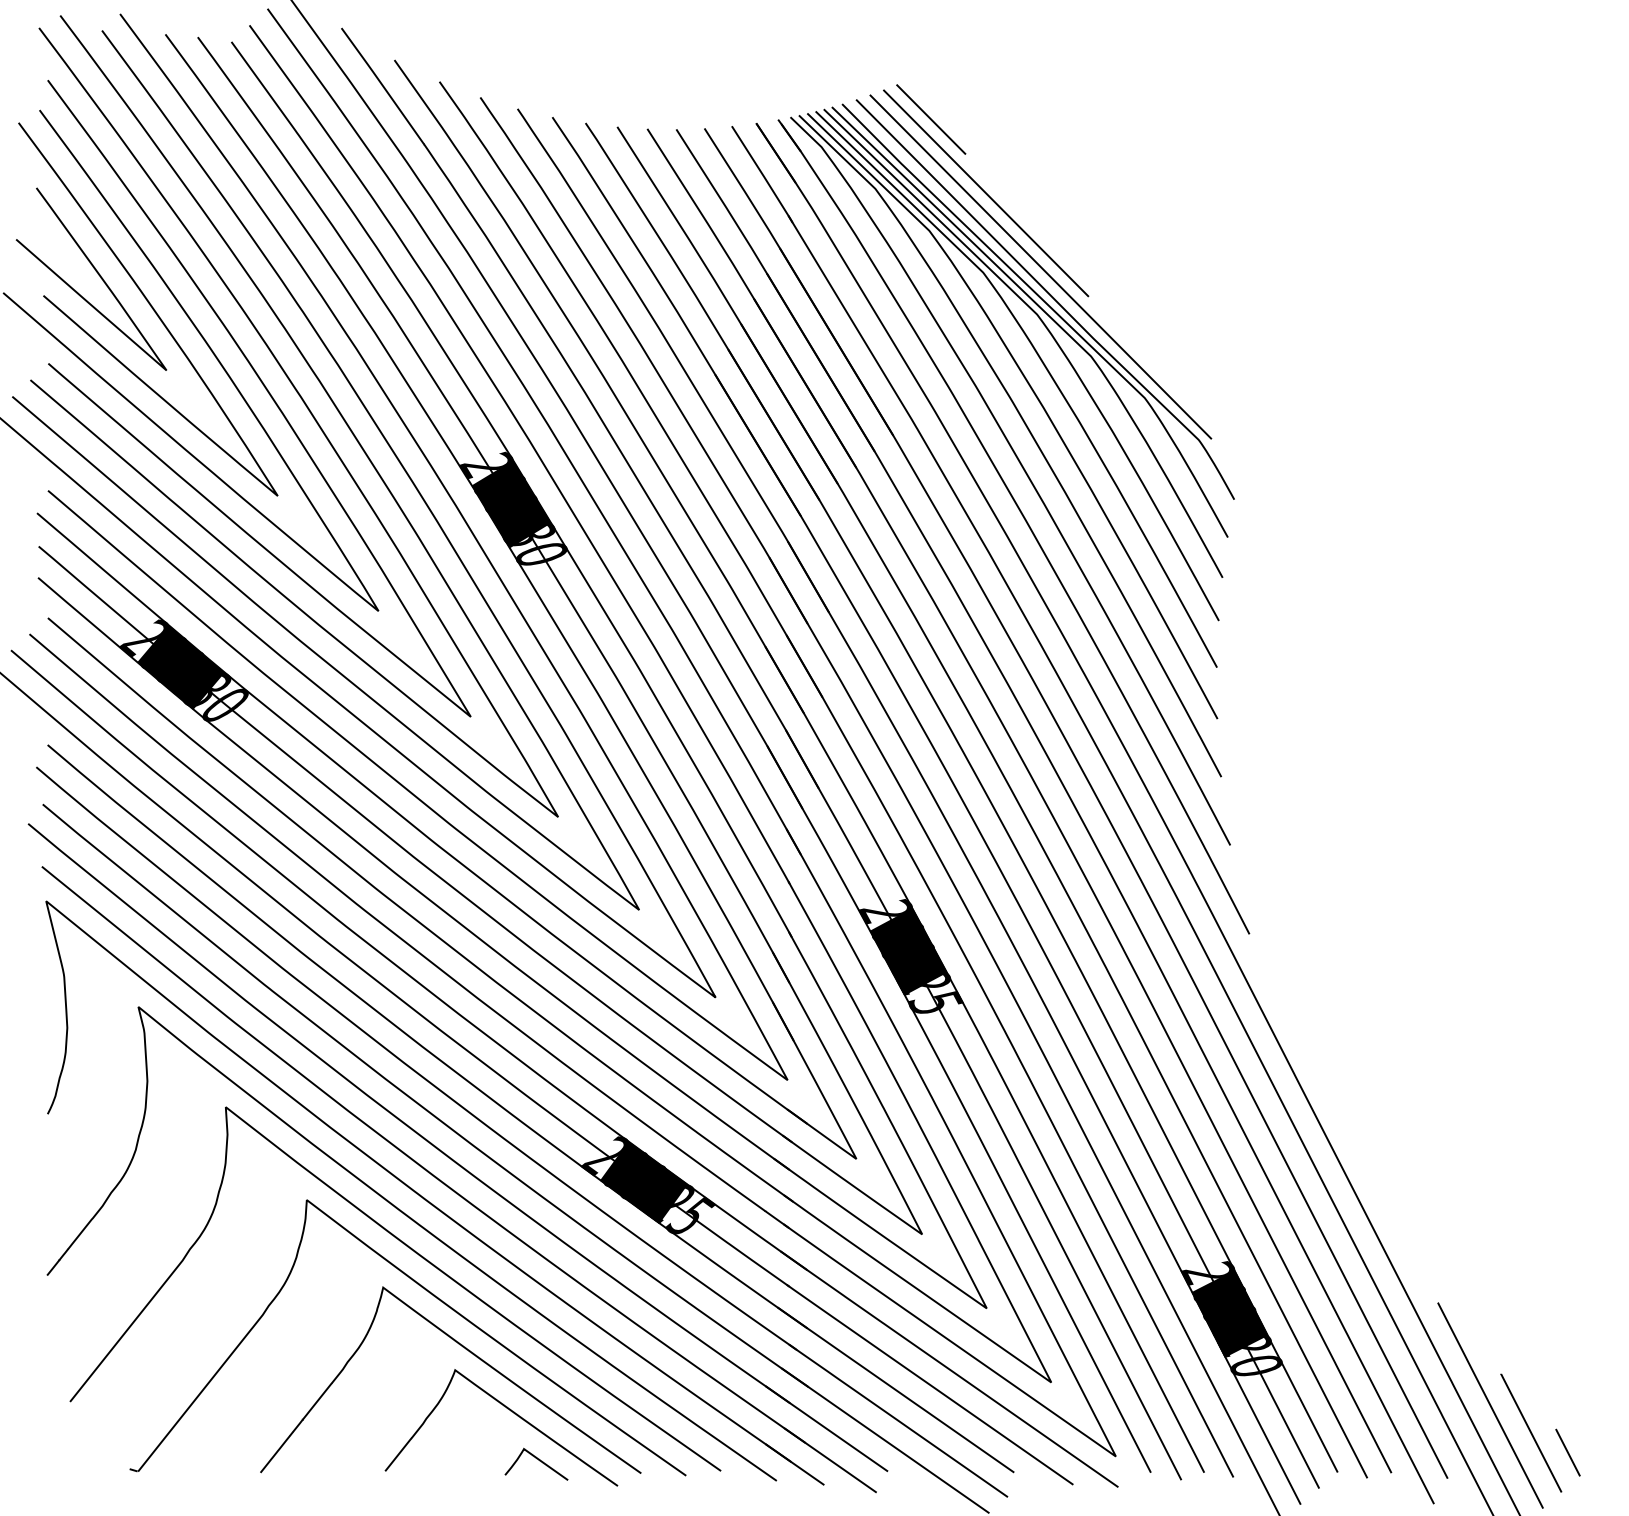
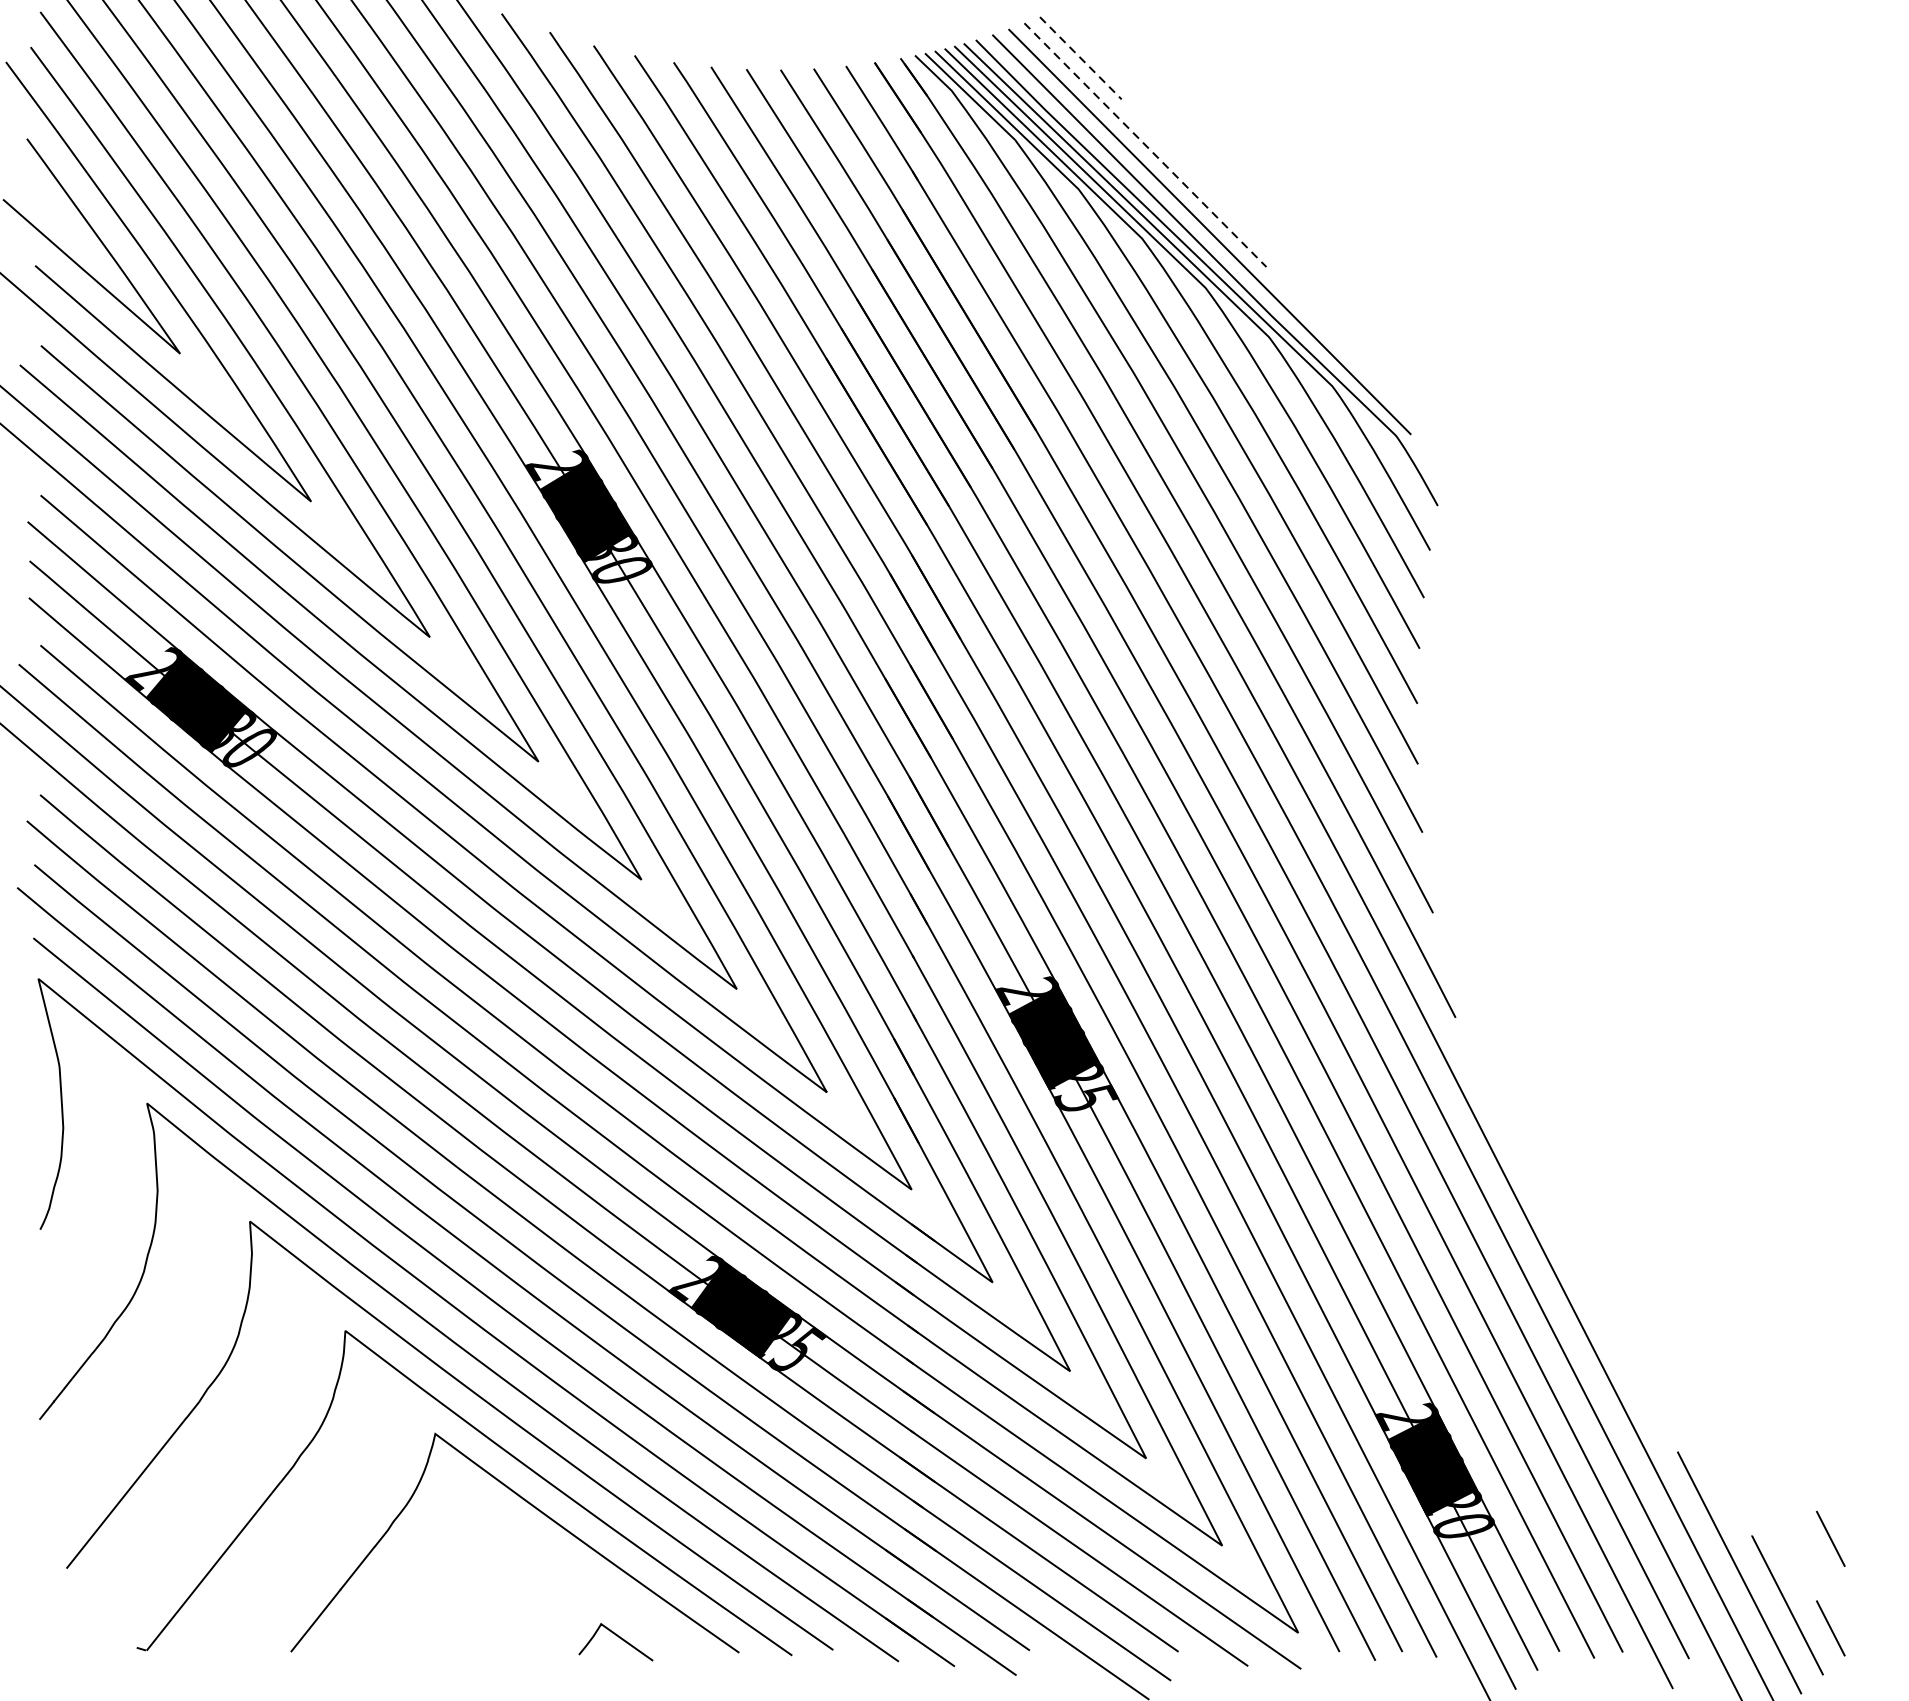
line: (931, 119) -> (1081, 58), solid -> dashed
line: (986, 193) -> (1145, 145), solid -> dashed
line: (1567, 1376) -> (1830, 1538), added
curve: (510, 1411) -> (585, 1579), removed

